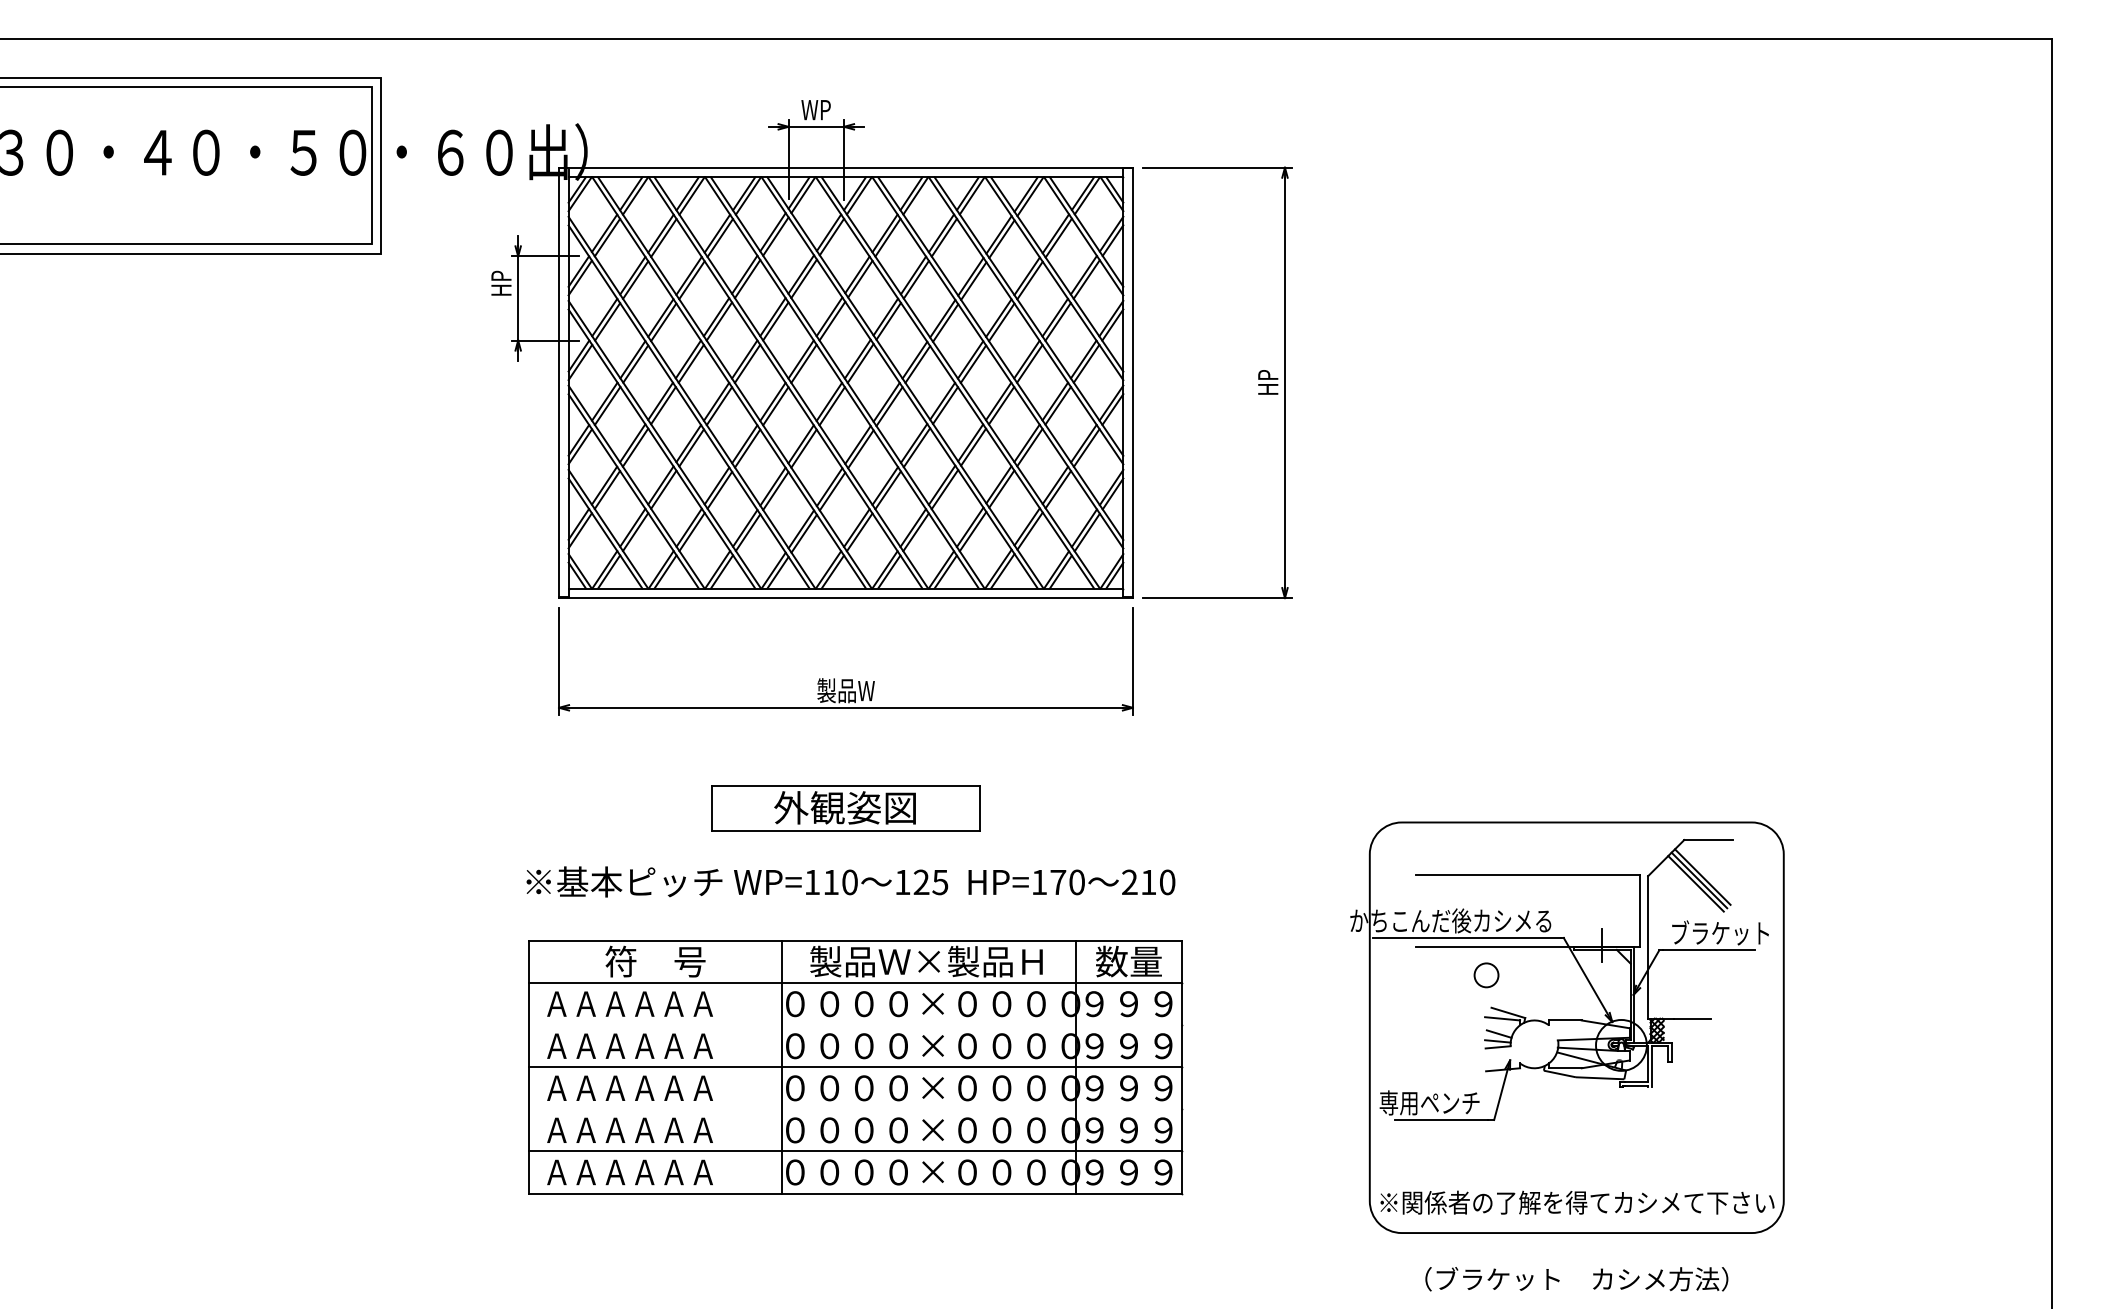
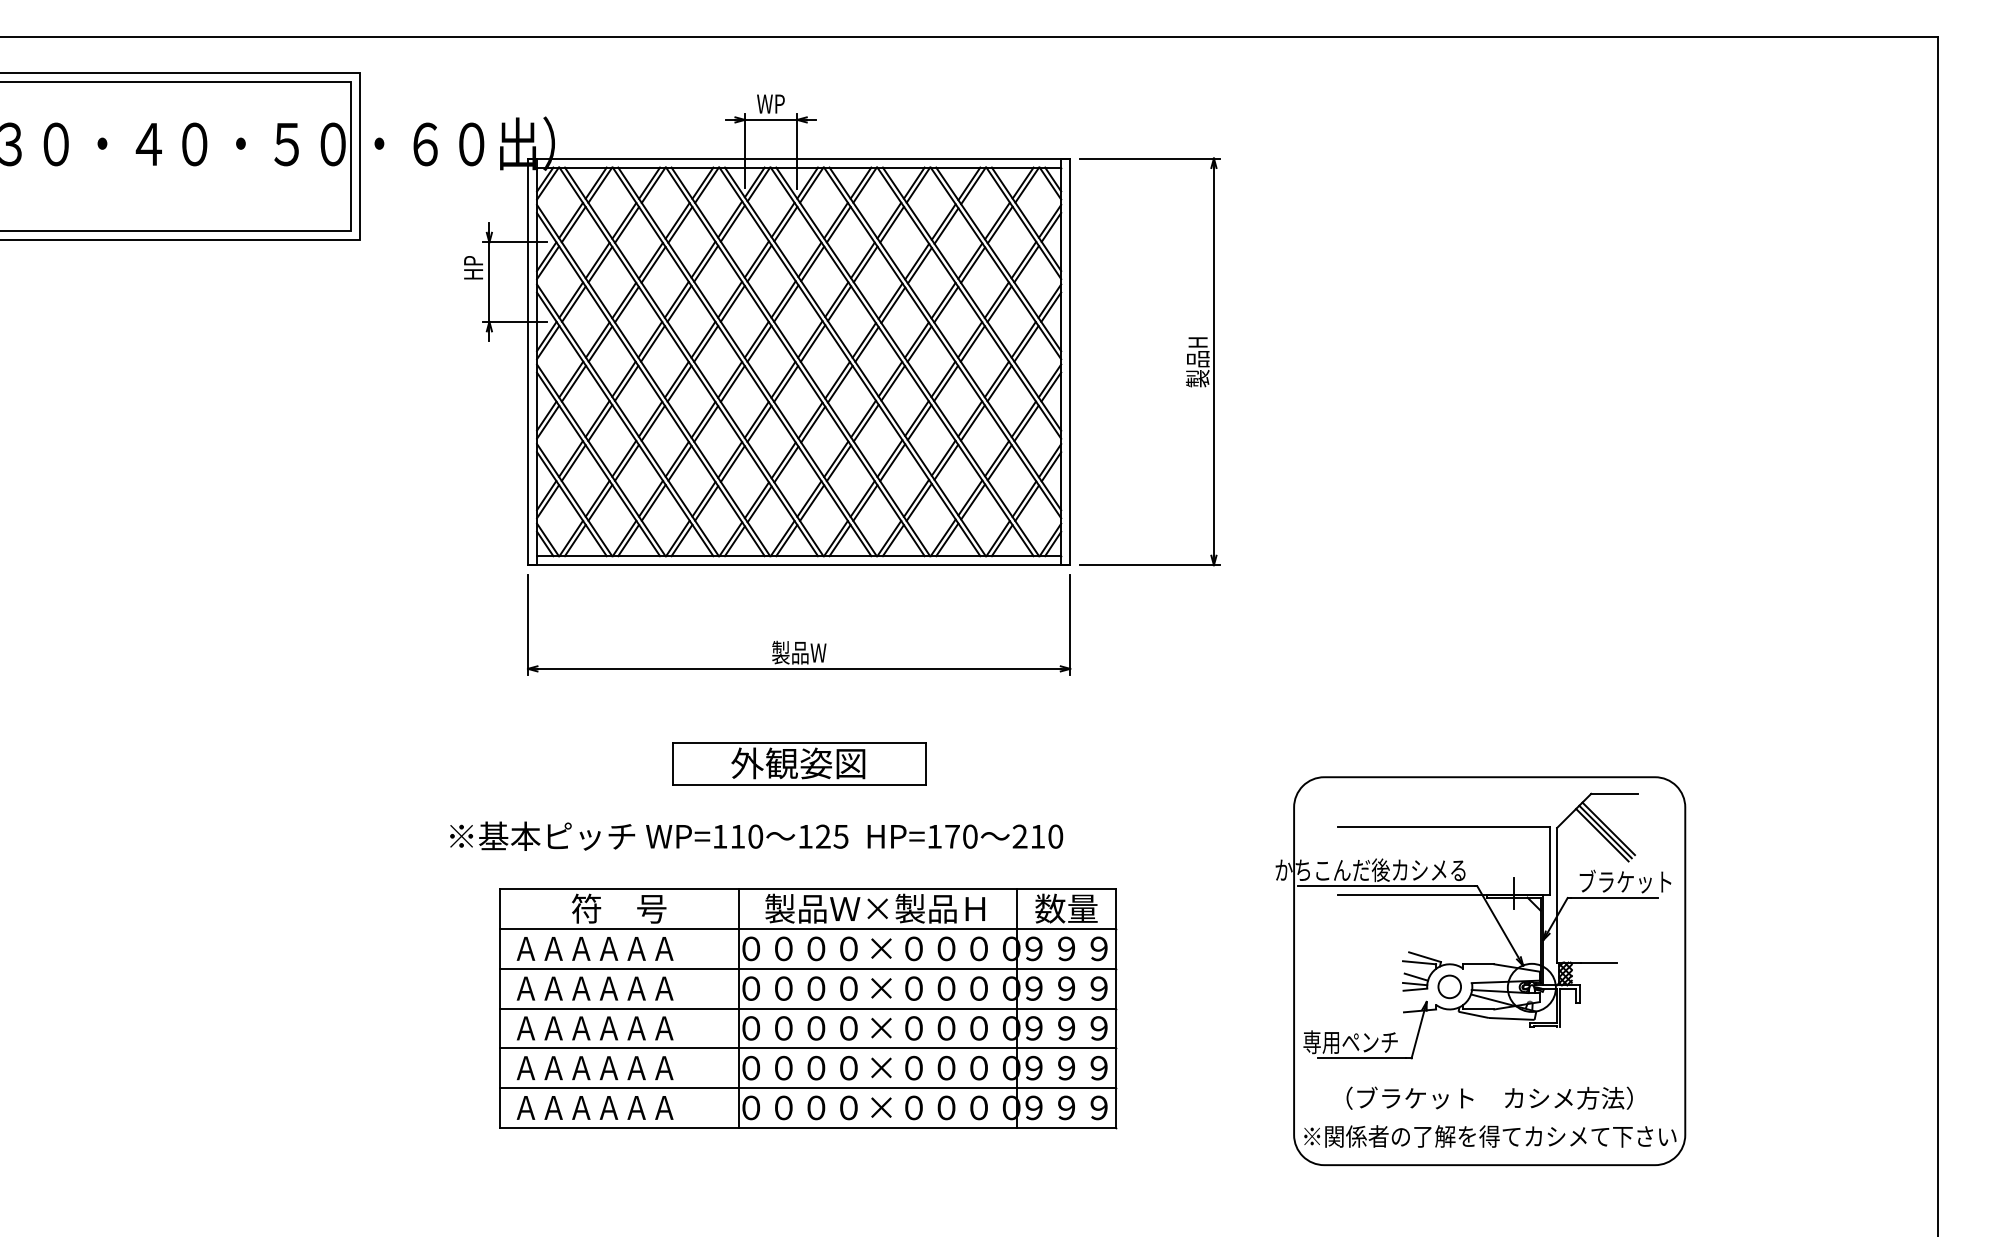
text: (1267, 383) -> (1197, 362), HP -> 製品H
text: (850, 881) -> (756, 835), moved
circle: (1486, 975) -> (1449, 987), moved
line: (855, 1025) -> (808, 969), added
line: (855, 1109) -> (808, 1048), added
text: (1576, 1279) -> (1489, 1098), moved

